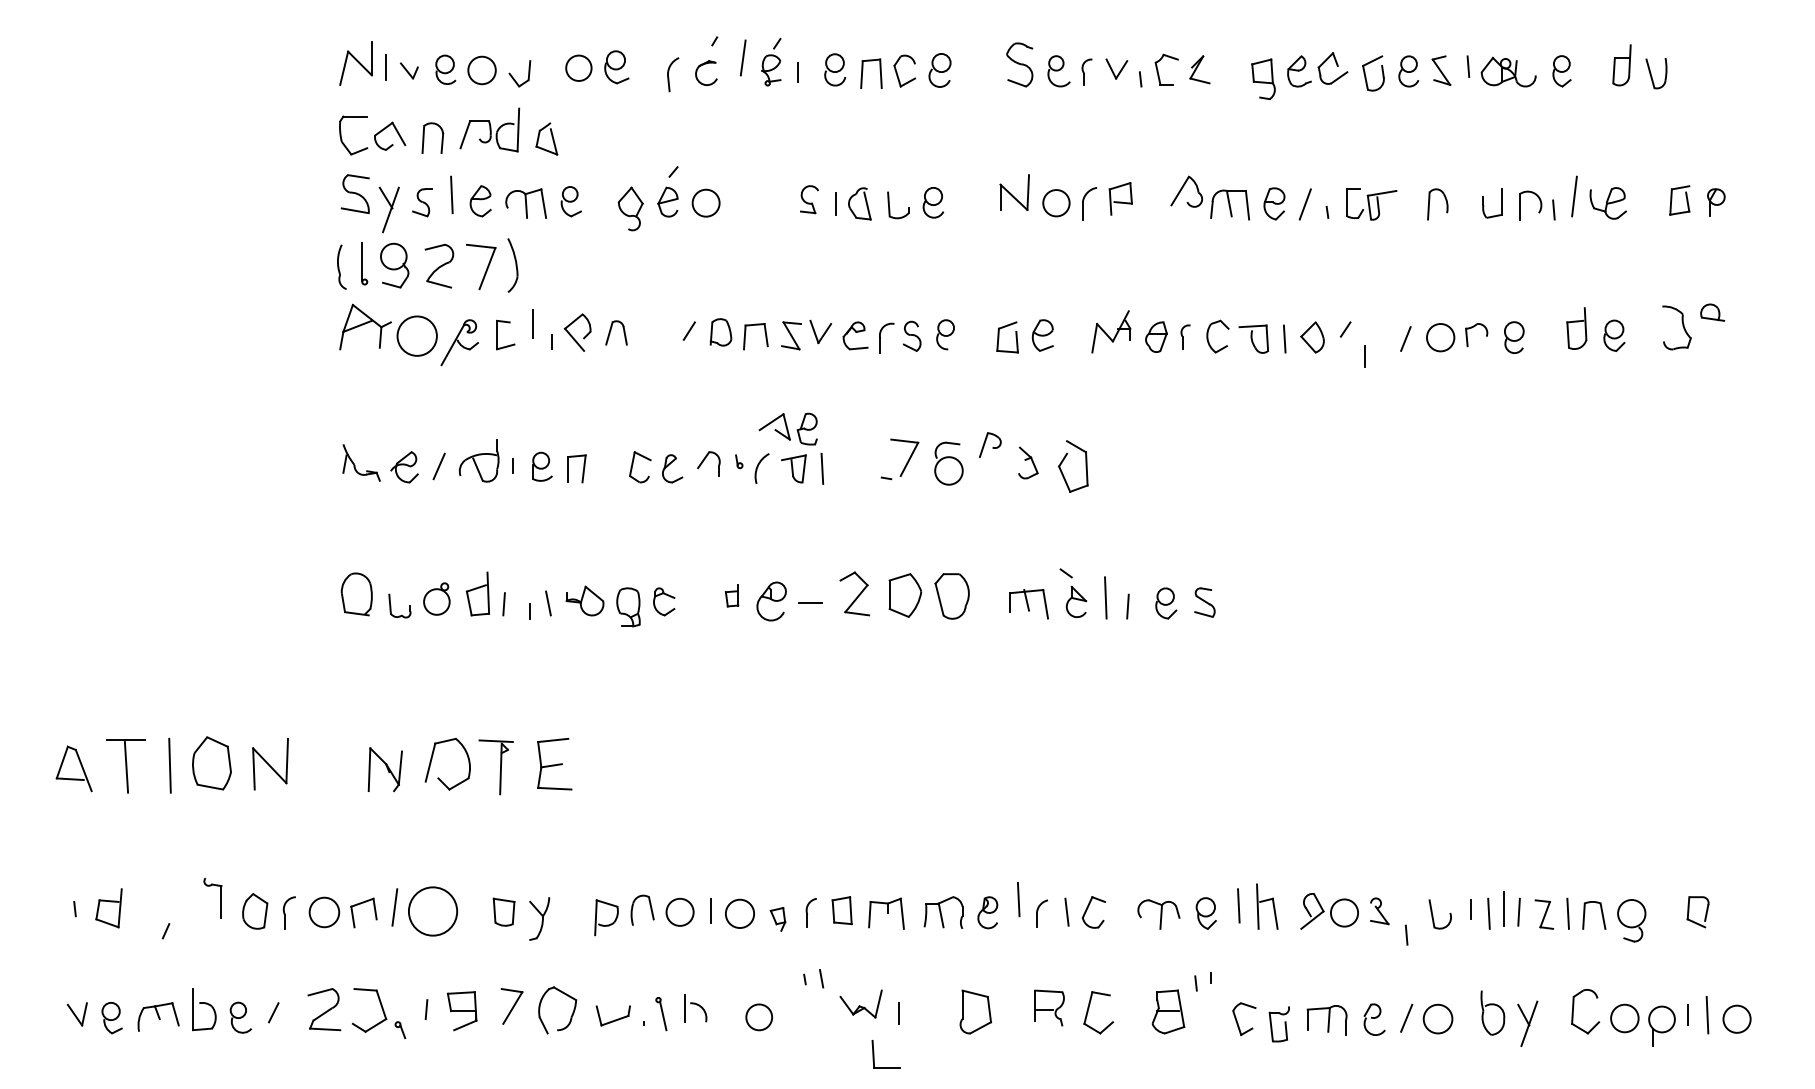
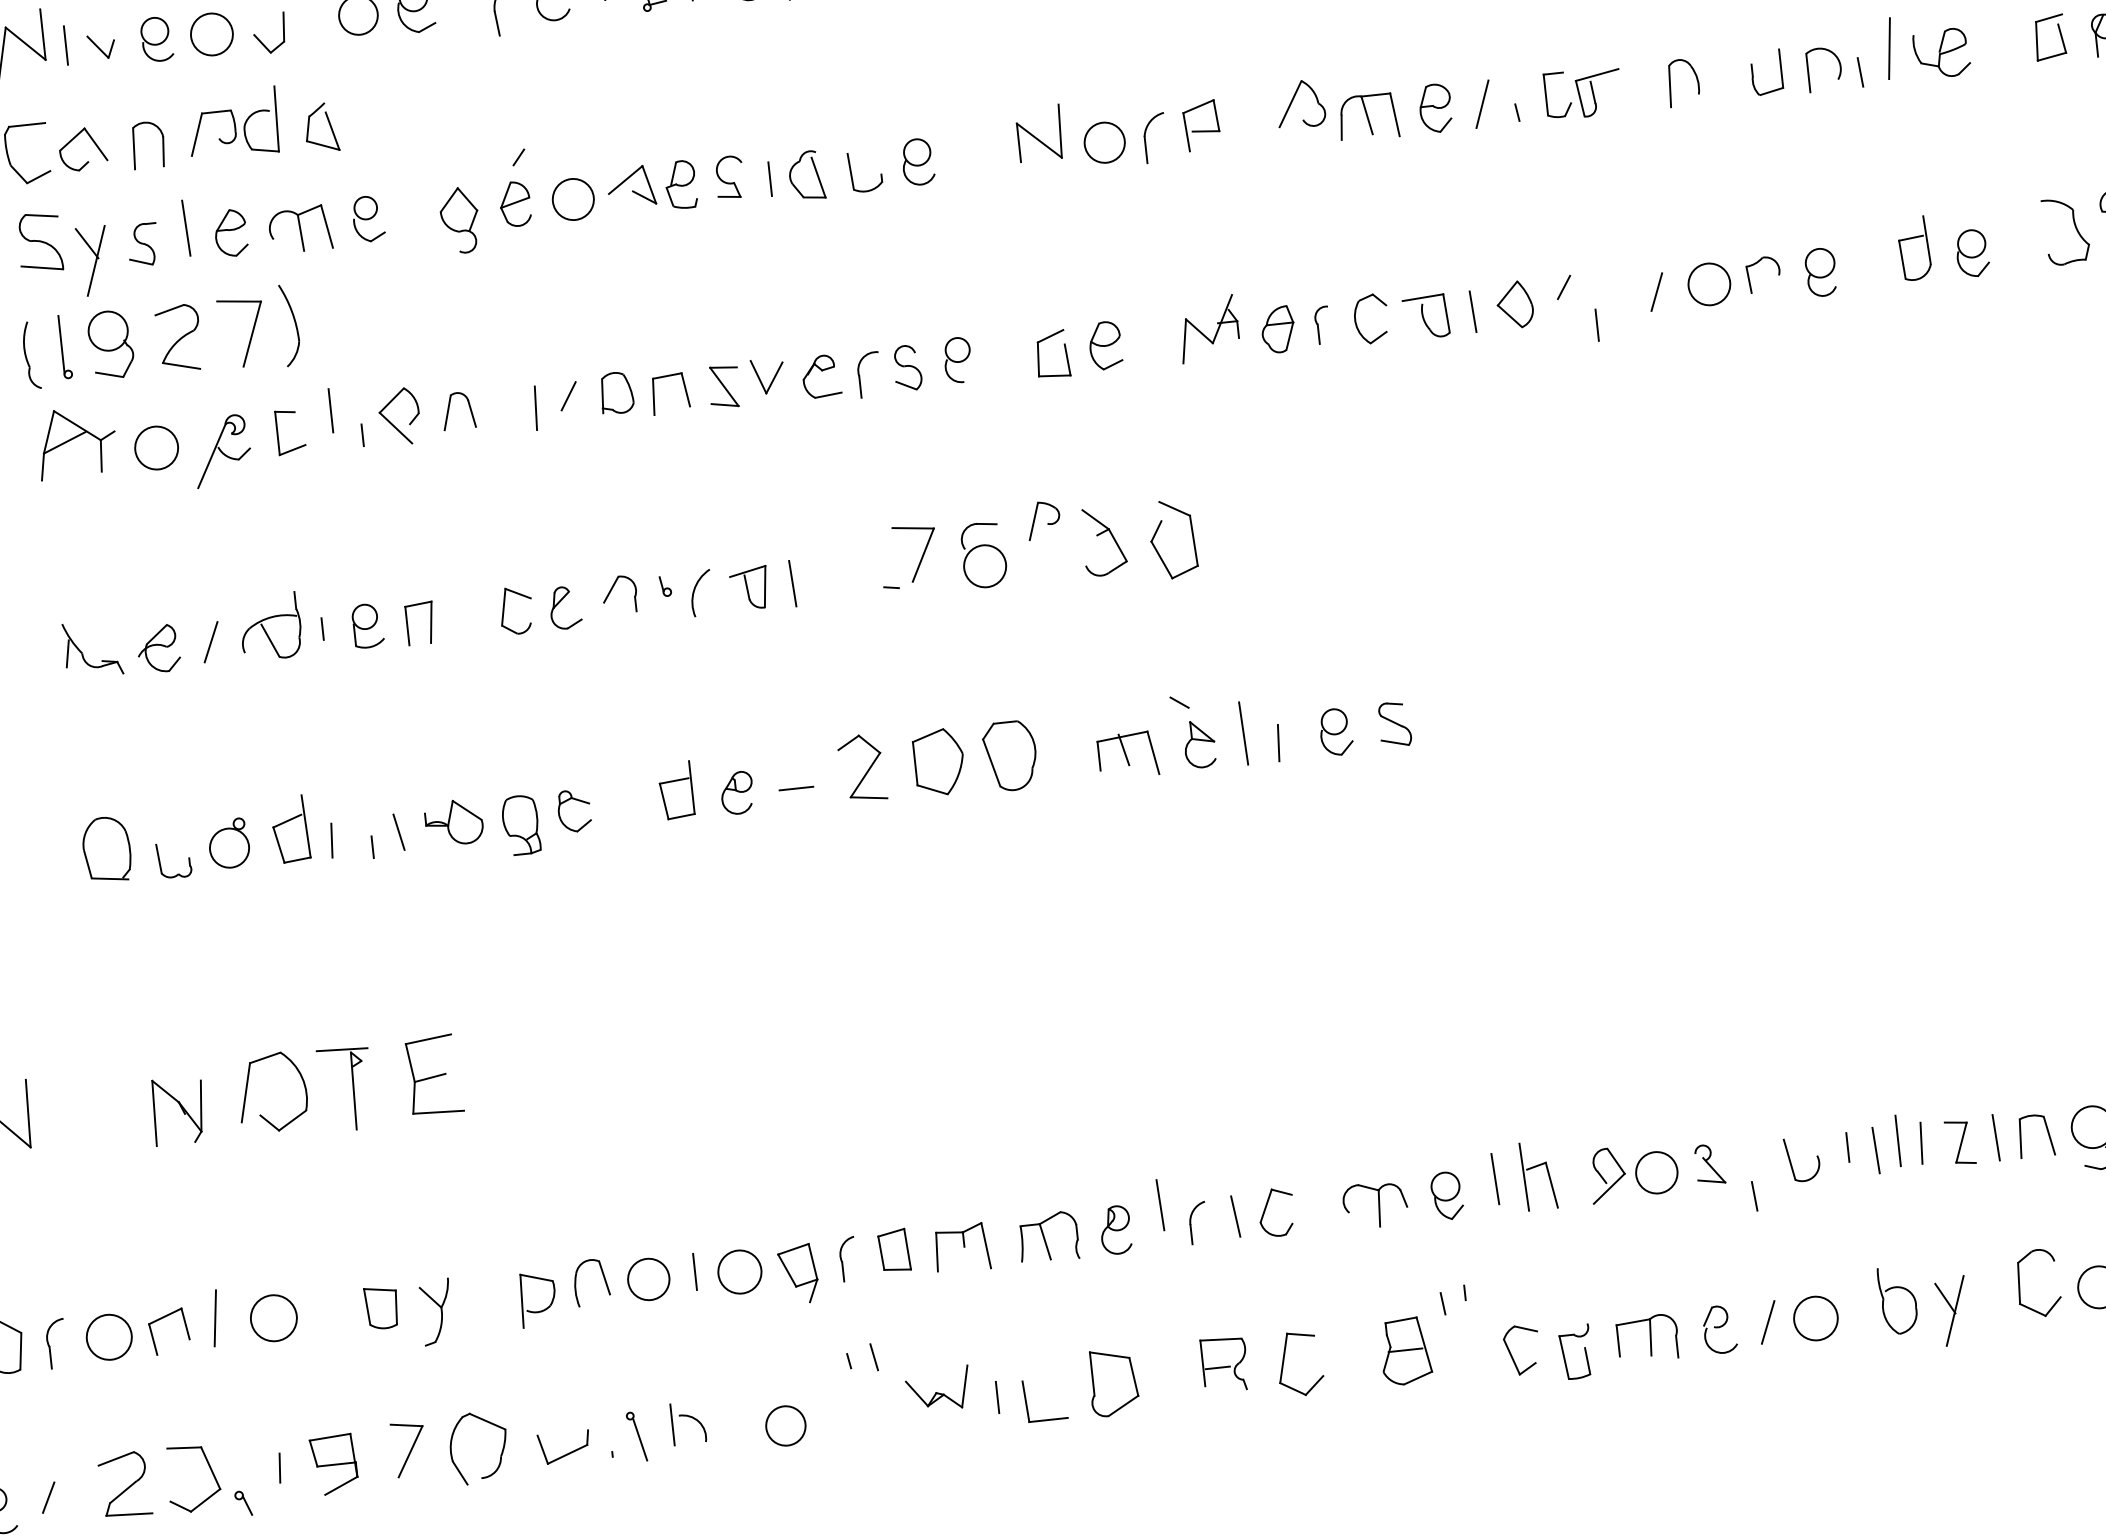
circle: (417, 336) -> (157, 448), size x0.71
line: (667, 336) -> (536, 407), added
part: (787, 428) -> (650, 187), moved
part: (1028, 462) -> (1104, 540), size x1.43
part: (731, 595) -> (675, 790), size x1.67
part: (771, 601) -> (737, 793), size x0.71
circle: (432, 911) -> (273, 1318), size x0.62
part: (777, 919) -> (797, 1274), size x1.67
part: (874, 1054) -> (1027, 1401), moved

